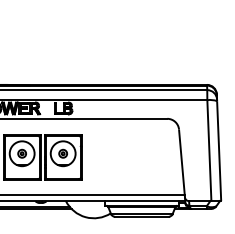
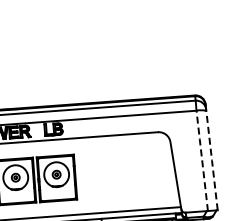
line: (209, 150) -> (202, 160), solid -> dashed
line: (219, 151) -> (212, 160), solid -> dashed

